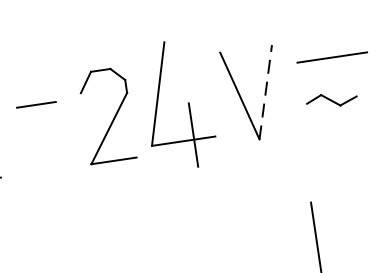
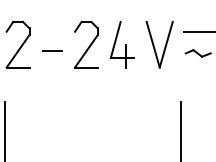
line: (266, 91) -> (166, 44), dashed -> solid
line: (36, 103) -> (52, 50), moved
part: (178, 104) -> (122, 44), size x0.71

